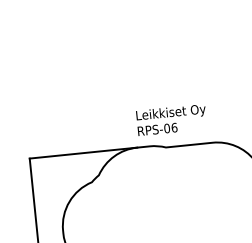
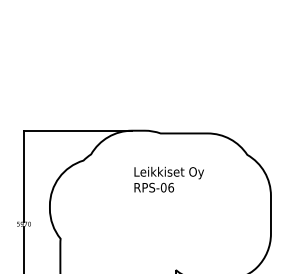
text: (171, 119) -> (168, 179), moved

